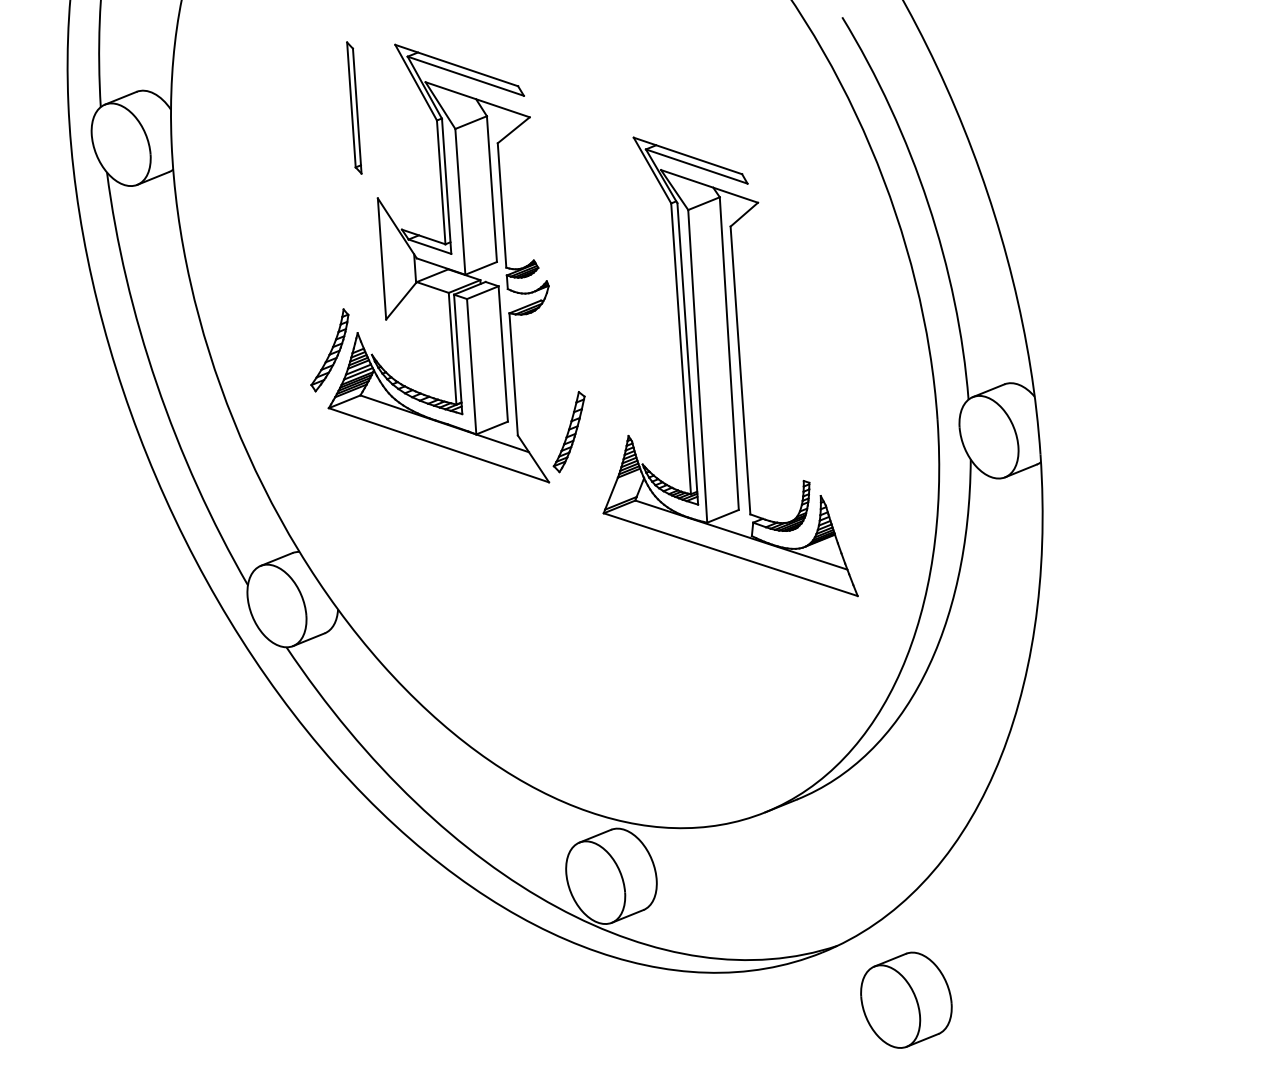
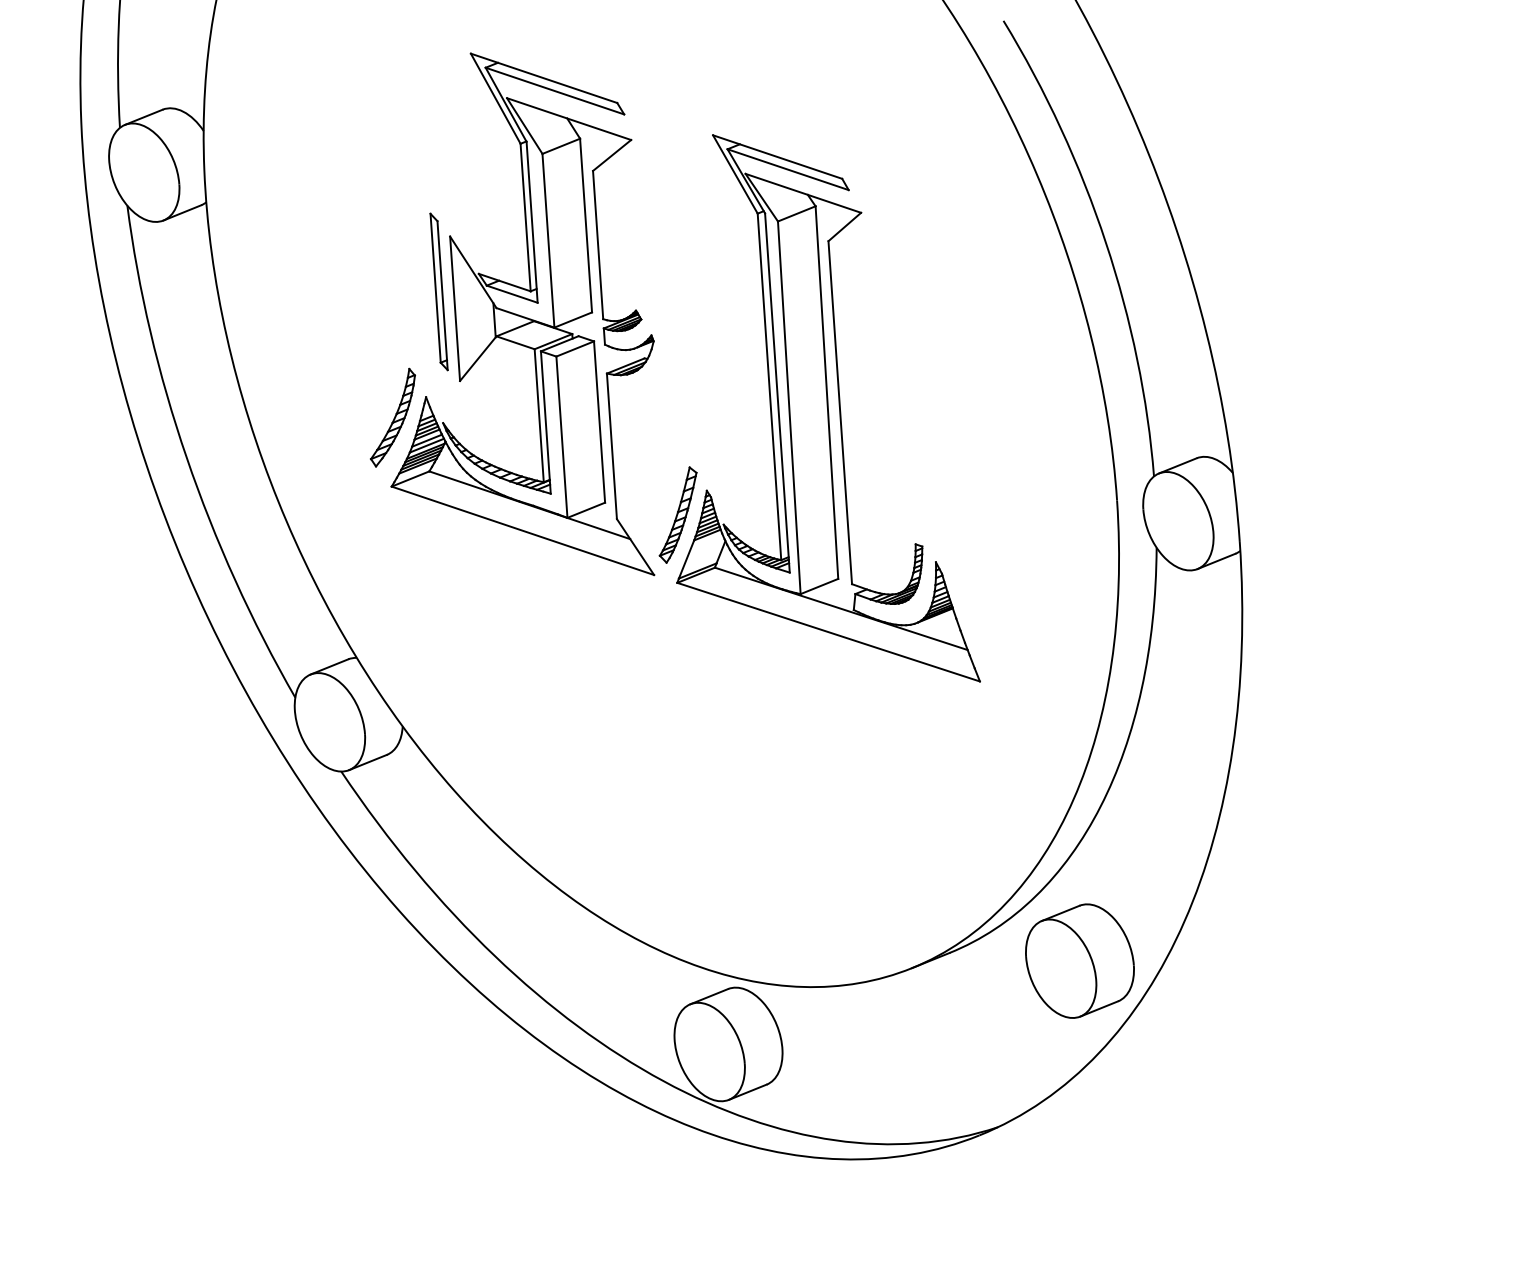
part: (353, 107) -> (438, 291), moved
part: (730, 366) -> (828, 408), moved
part: (906, 999) -> (1079, 960), moved

